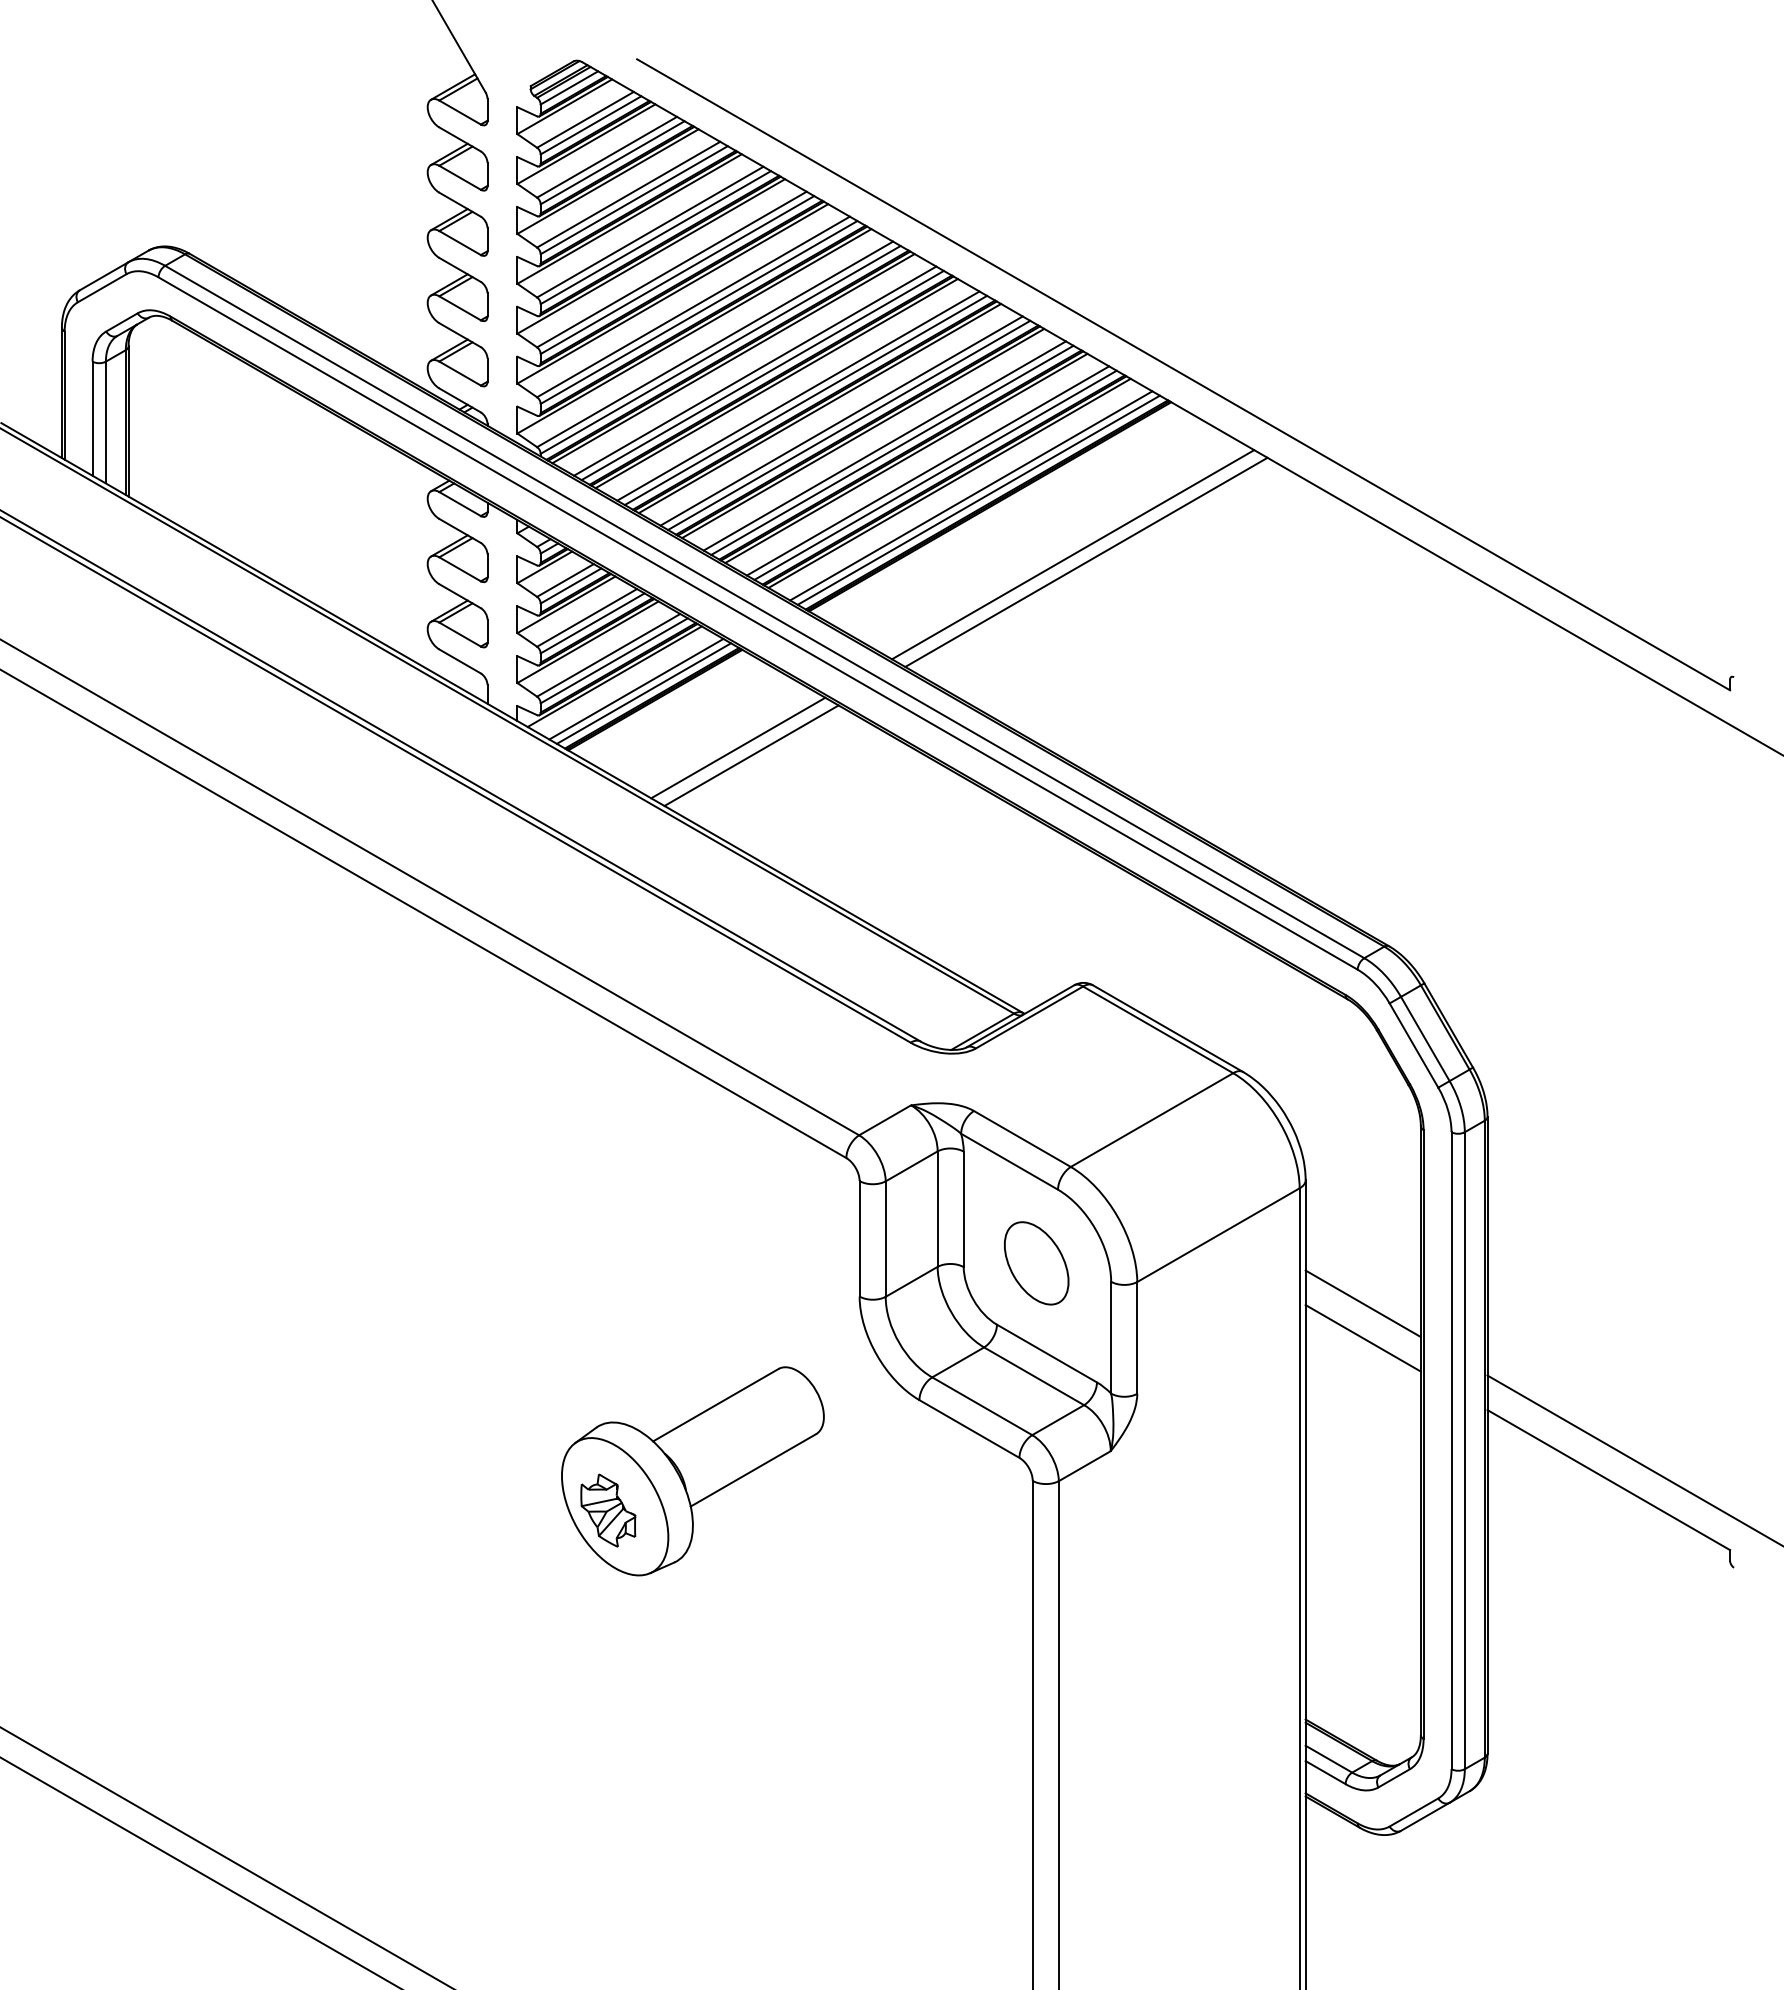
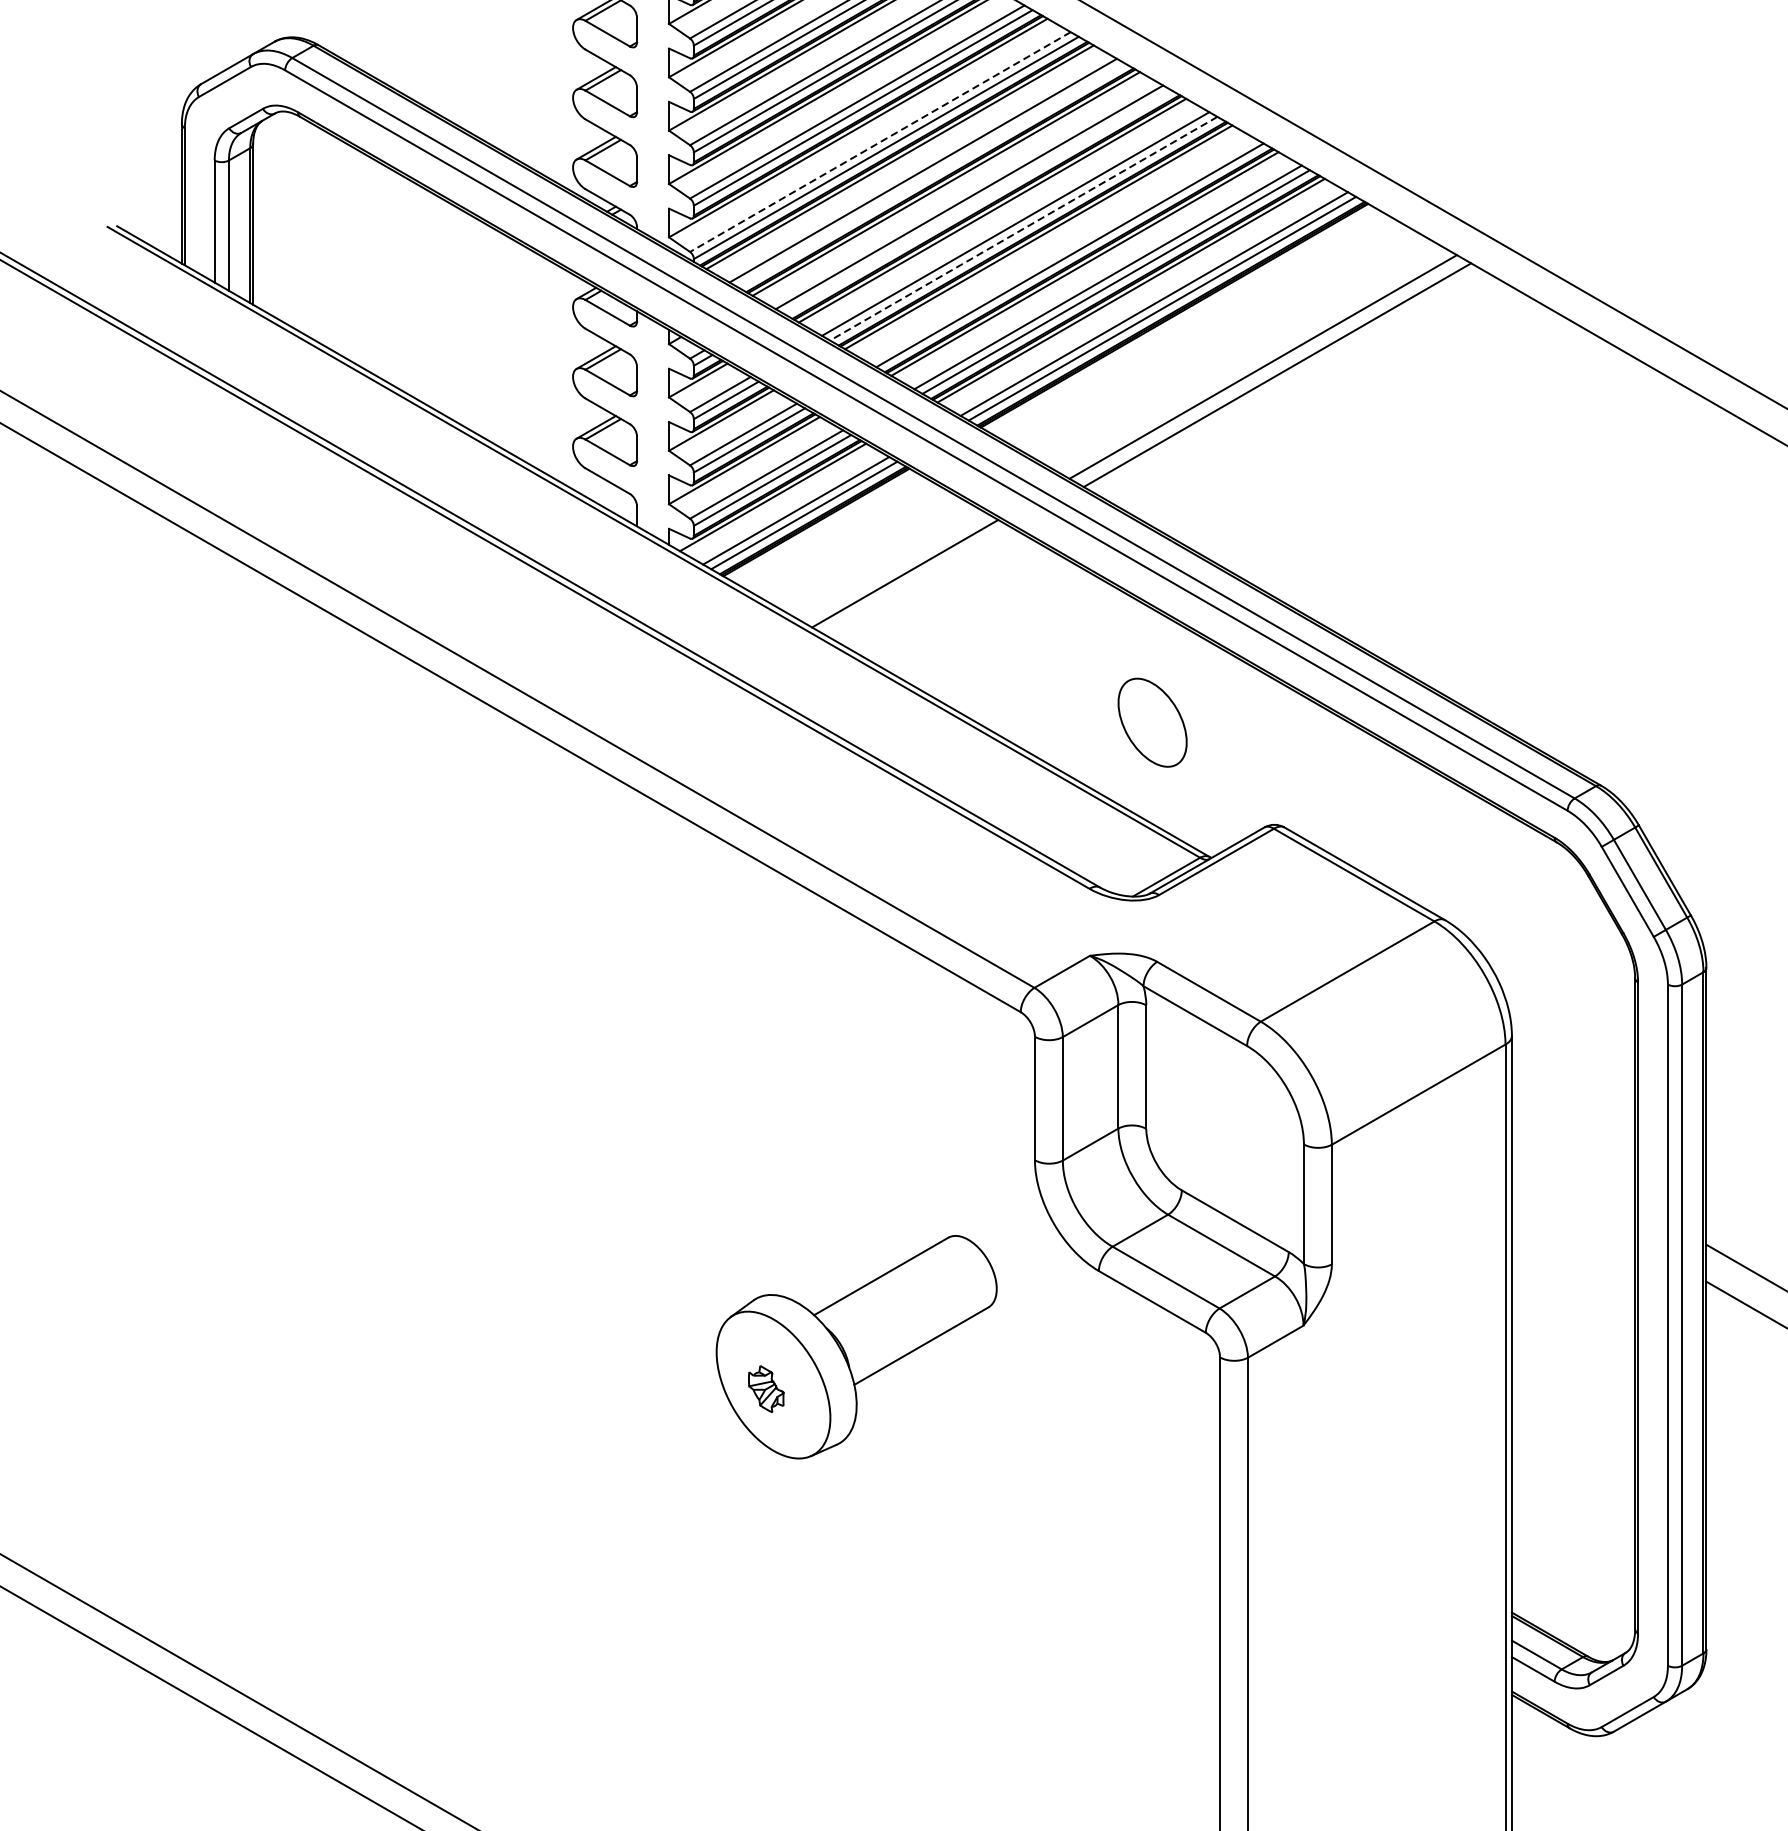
line: (715, 344) -> (880, 142), solid -> dashed
line: (762, 375) -> (931, 175), removed
line: (805, 400) -> (977, 202), removed
line: (848, 425) -> (1023, 228), solid -> dashed
line: (884, 445) -> (1061, 250), removed
line: (751, 755) -> (919, 581), removed
part: (1036, 1263) -> (1152, 722), moved
line: (1362, 1303) -> (1572, 1167), removed
line: (1362, 1338) -> (1572, 1205), removed
part: (608, 1510) -> (766, 1389), size x0.6

